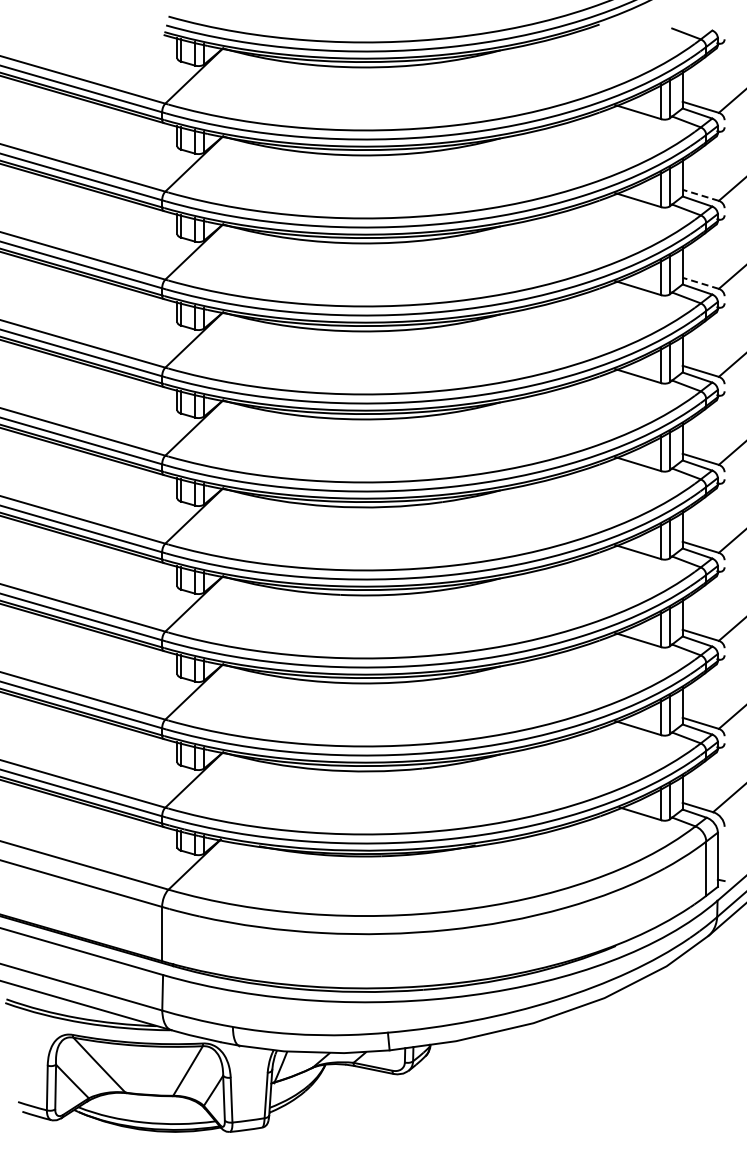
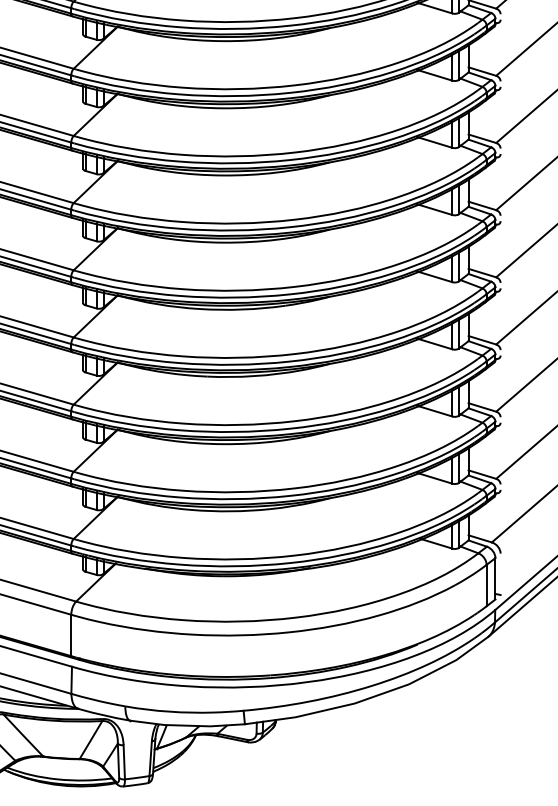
line: (700, 195) -> (482, 71), dashed -> solid
line: (700, 283) -> (482, 138), dashed -> solid

